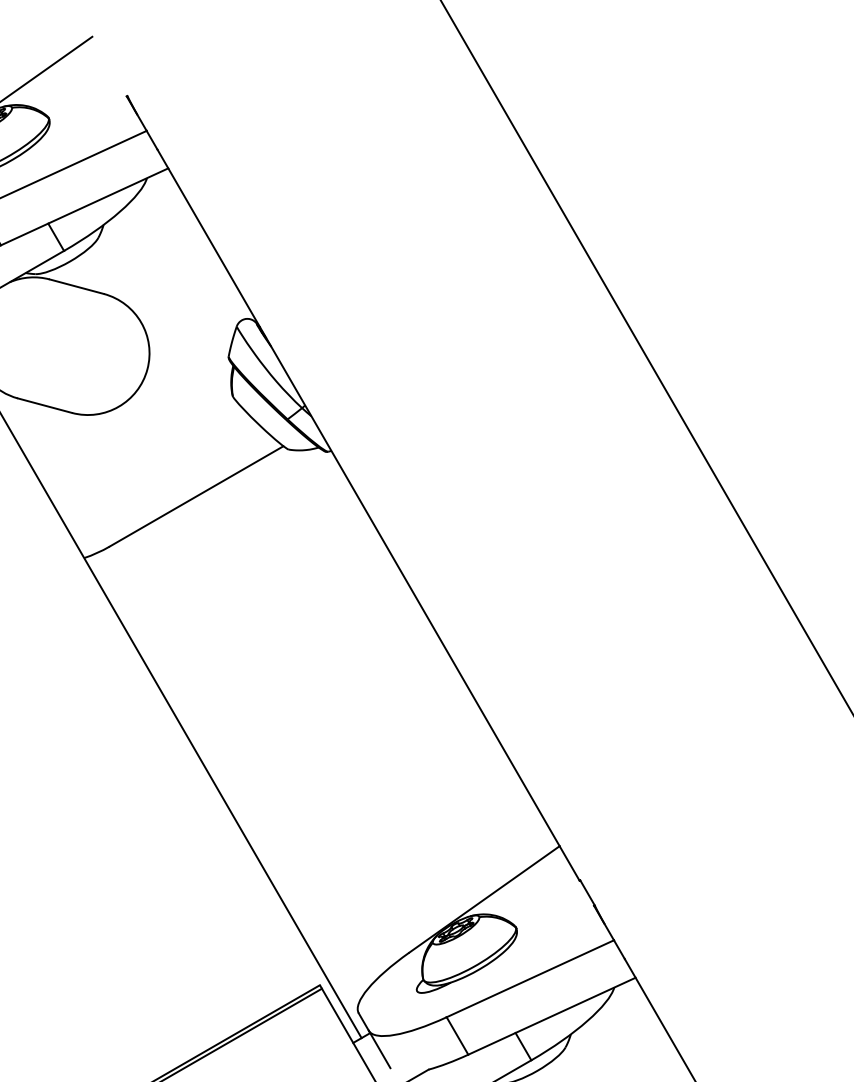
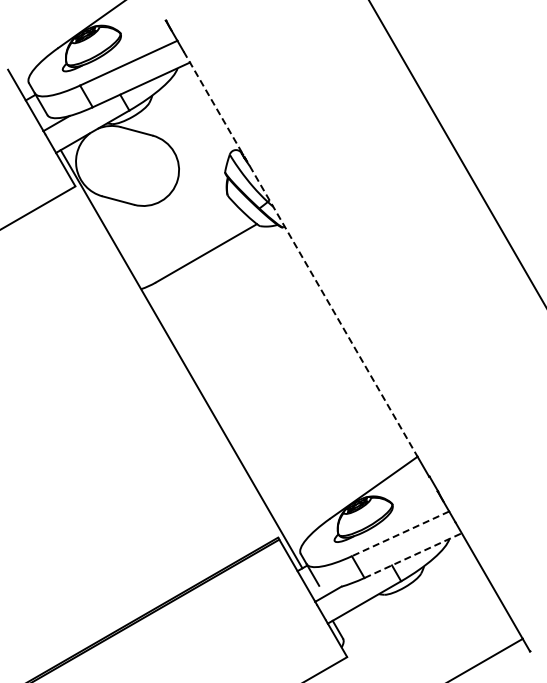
line: (358, 498) -> (300, 254), solid -> dashed
line: (530, 978) -> (400, 533), solid -> dashed
line: (552, 1015) -> (413, 555), solid -> dashed

